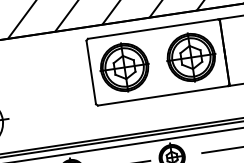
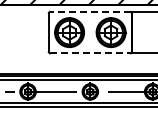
line: (151, 28) -> (89, 11), solid -> dashed
line: (163, 95) -> (90, 53), solid -> dashed

